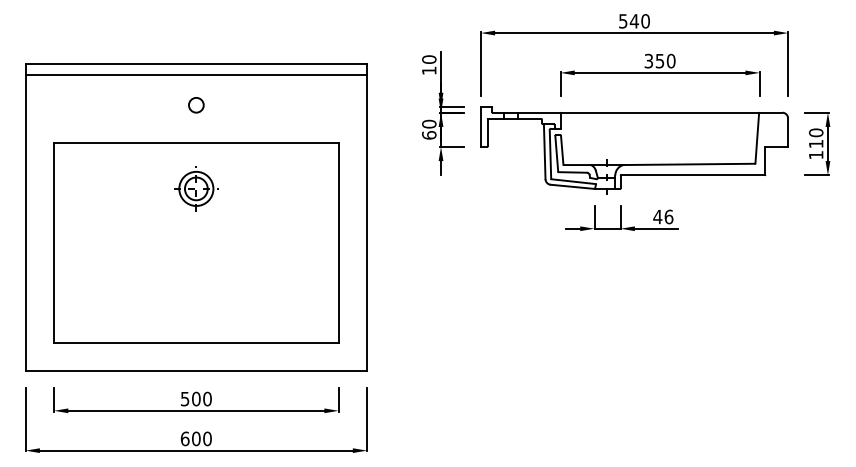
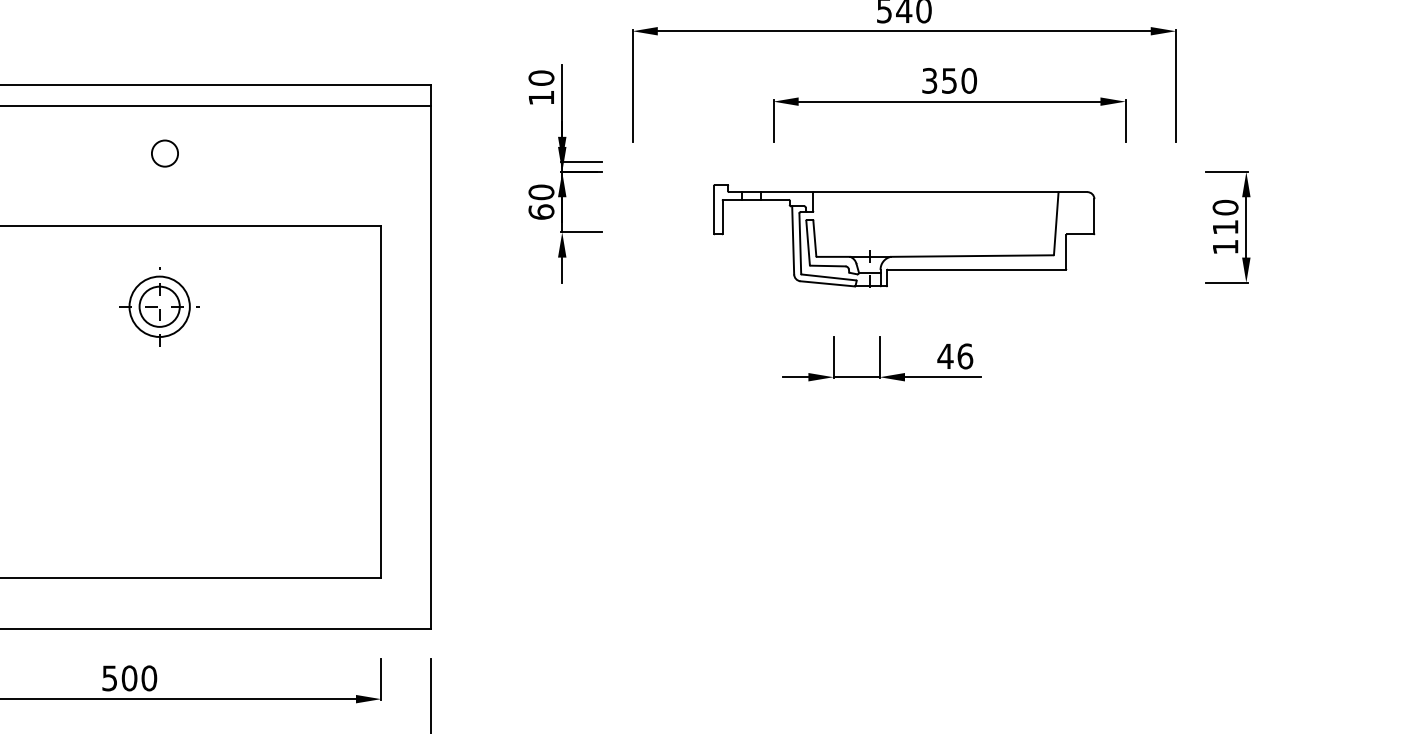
circle: (196, 105) -> (165, 153), moved
part: (634, 150) -> (904, 238), size x0.7
part: (196, 188) -> (159, 306), moved

